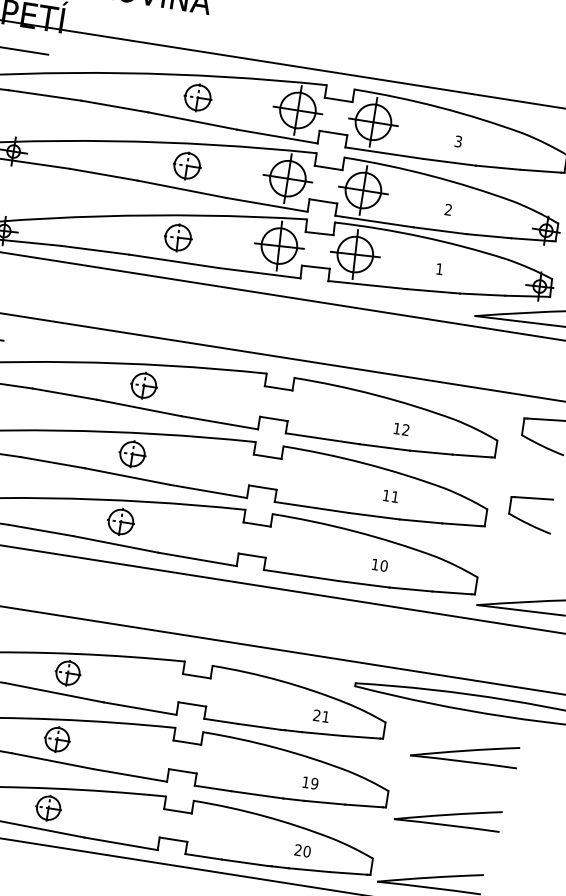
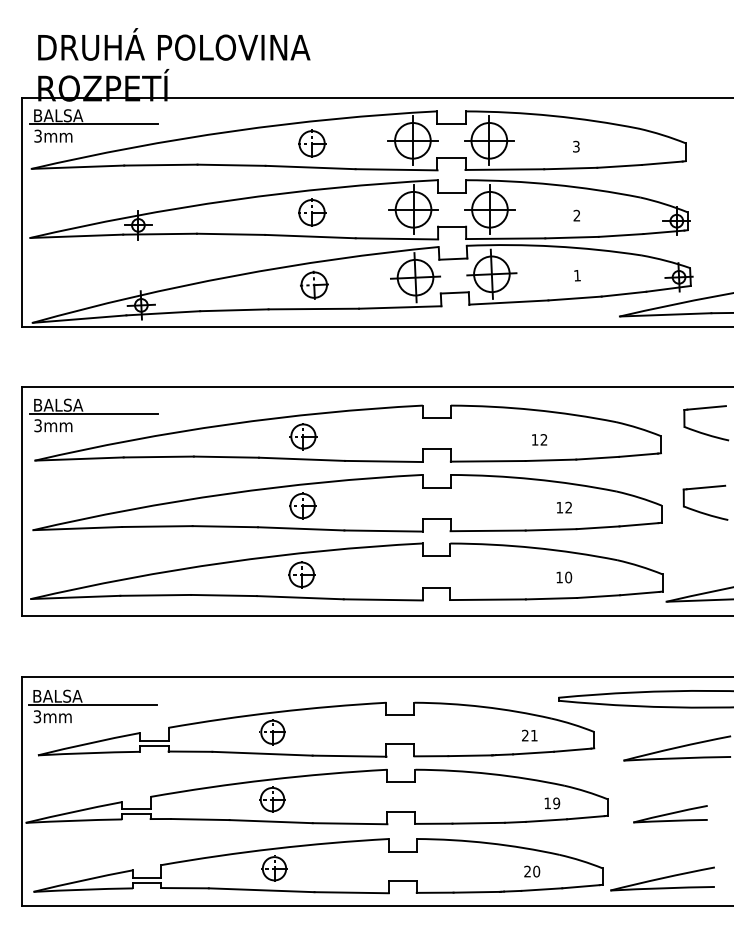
text: (401, 429) -> (539, 439), moved
text: (394, 496) -> (568, 507), 11 -> 12
text: (310, 783) -> (552, 803), moved
part: (448, 814) -> (670, 813), size x0.7

